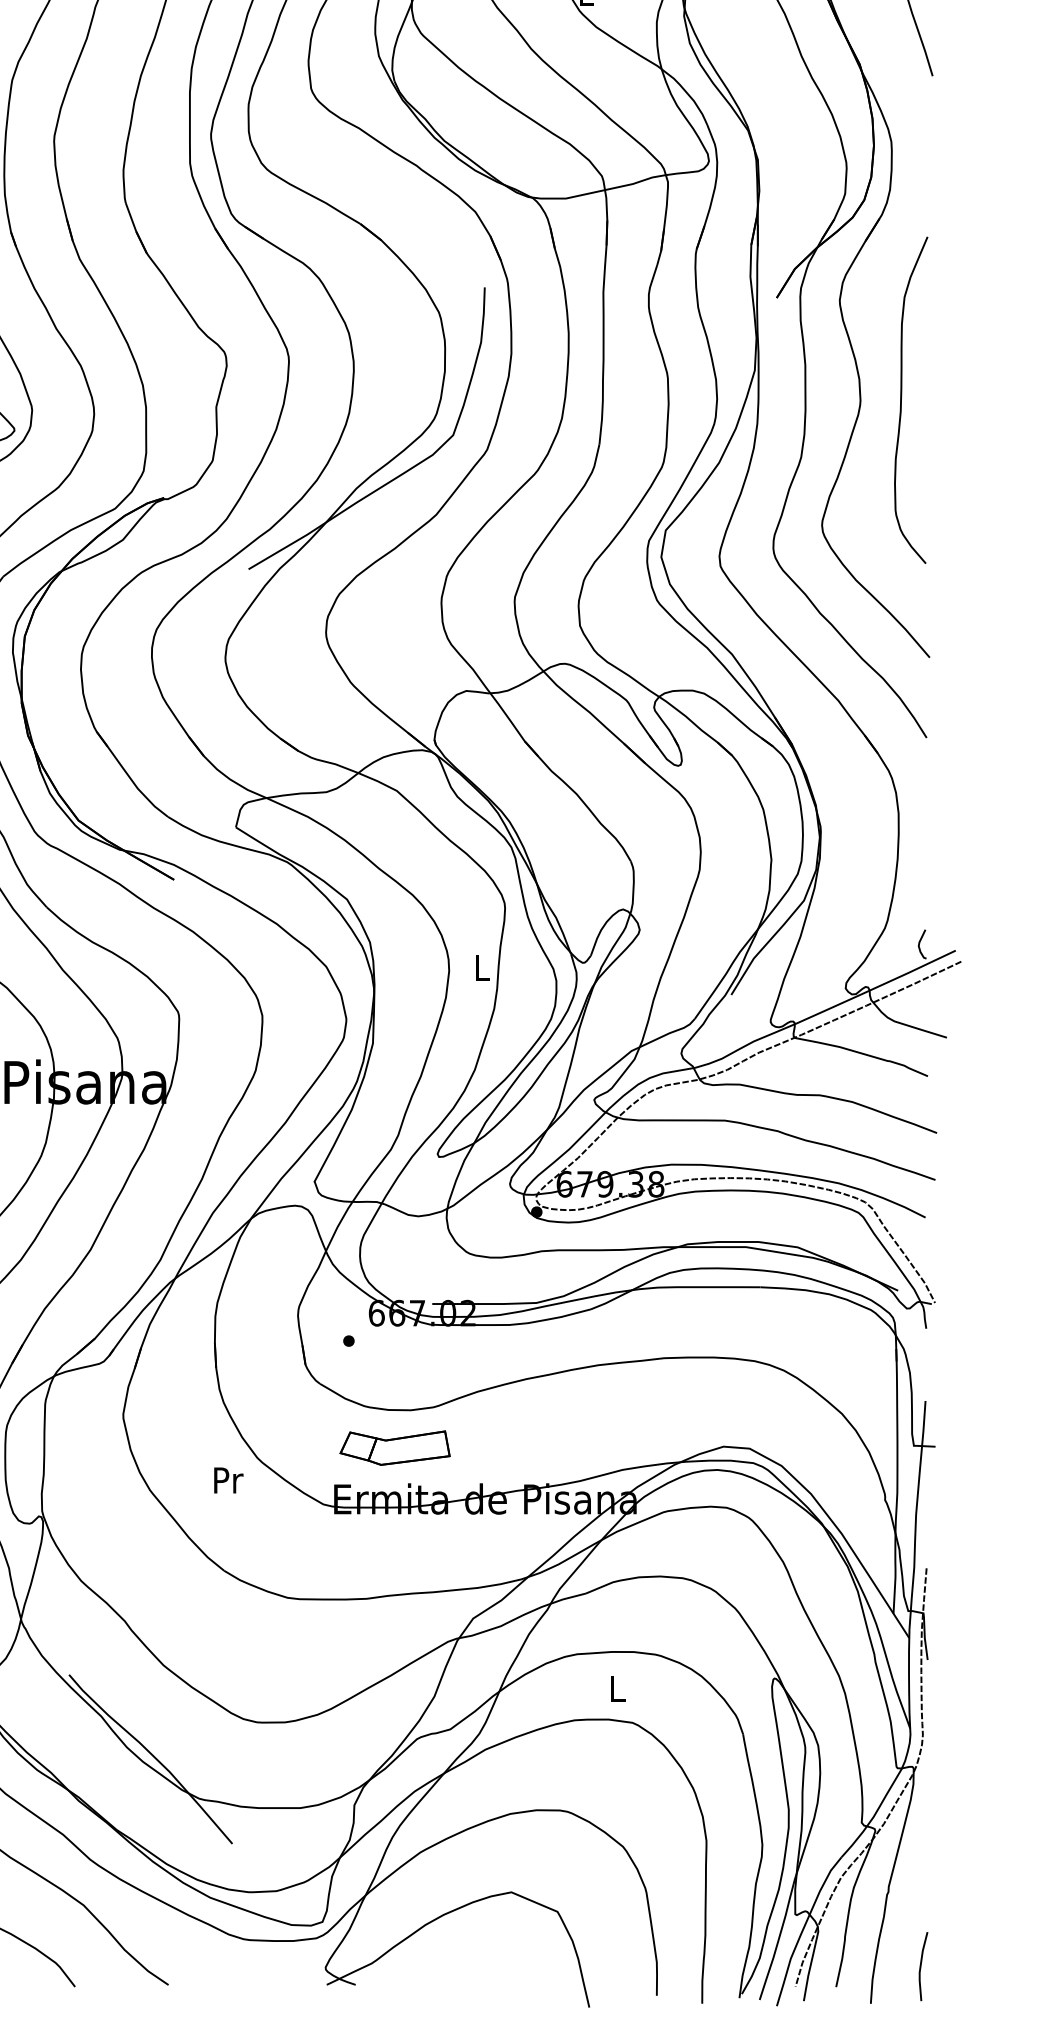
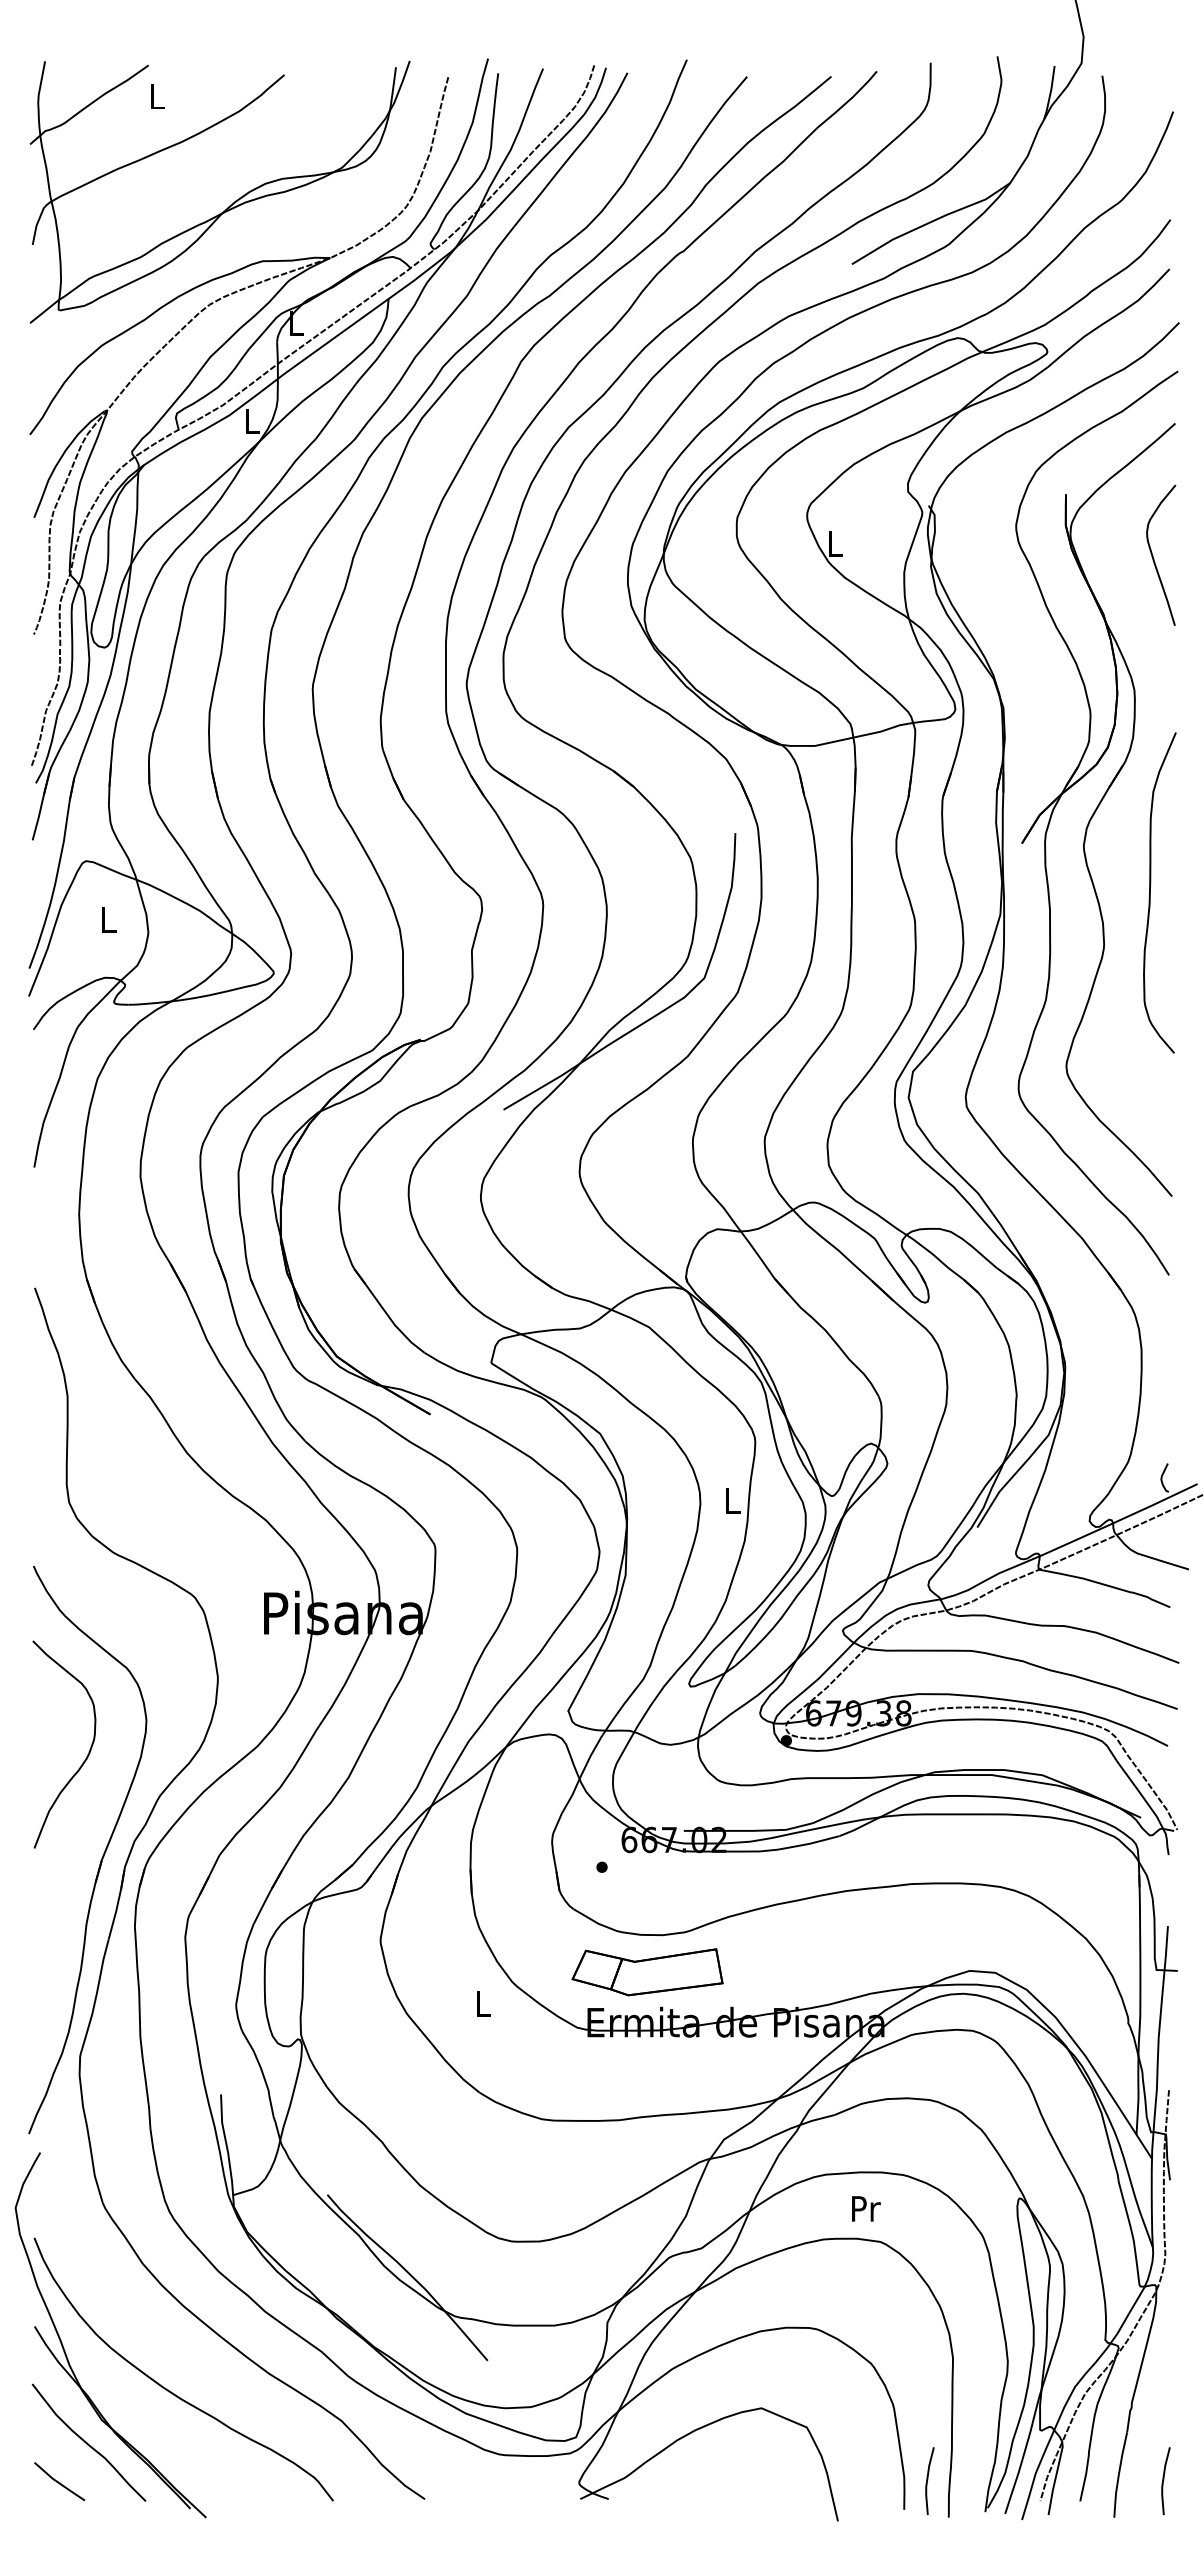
curve: (901, 399) -> (1150, 892), moved
part: (394, 1448) -> (646, 1972), size x1.4
text: (228, 1479) -> (483, 2003), Pr -> L
text: (618, 1688) -> (866, 2208), L -> Pr
line: (681, 1965) -> (928, 2480), added

